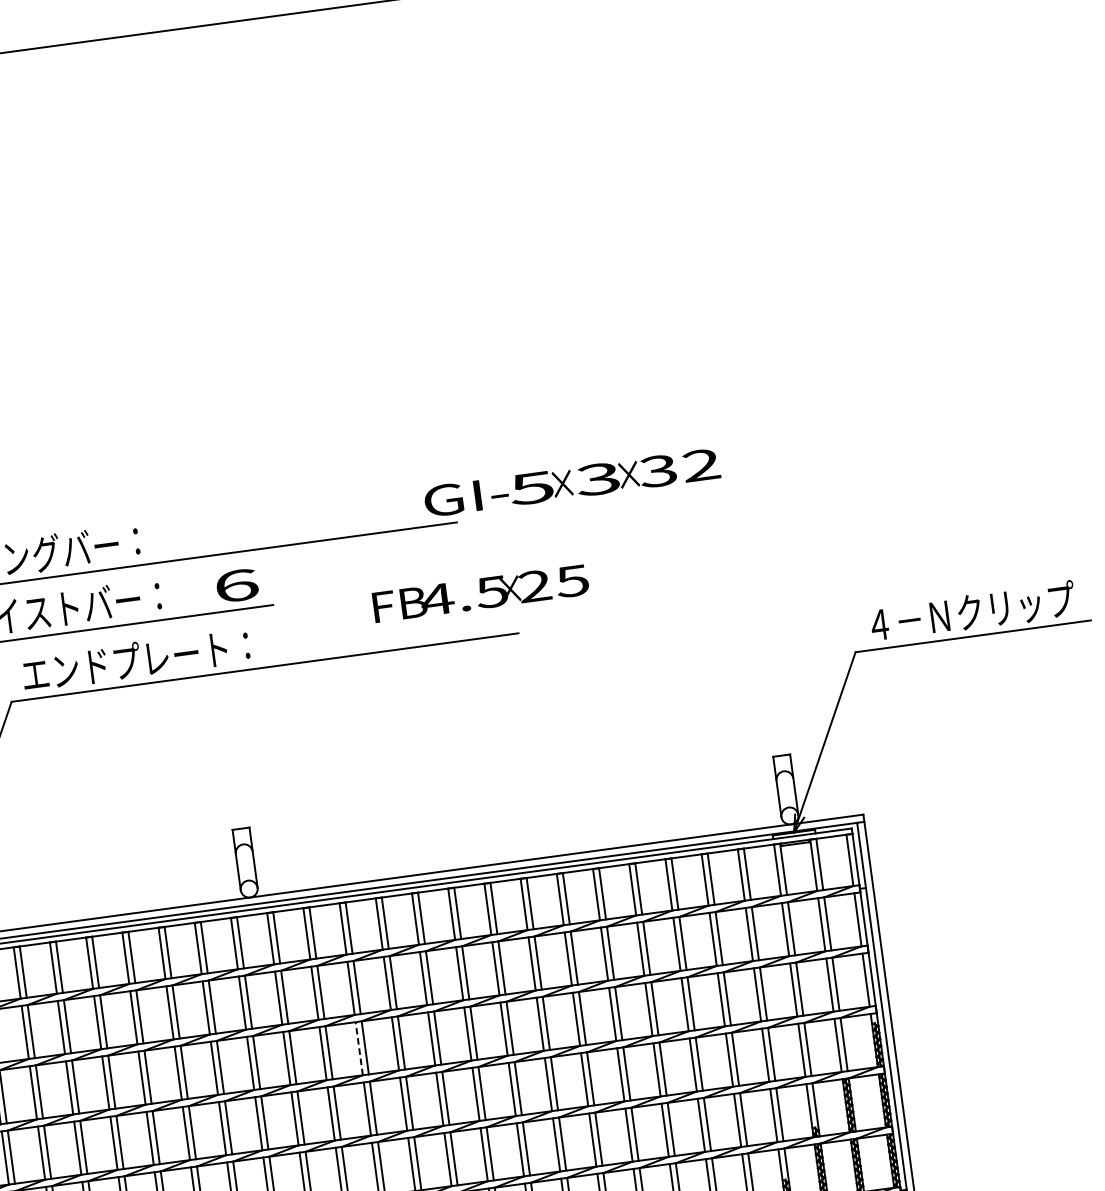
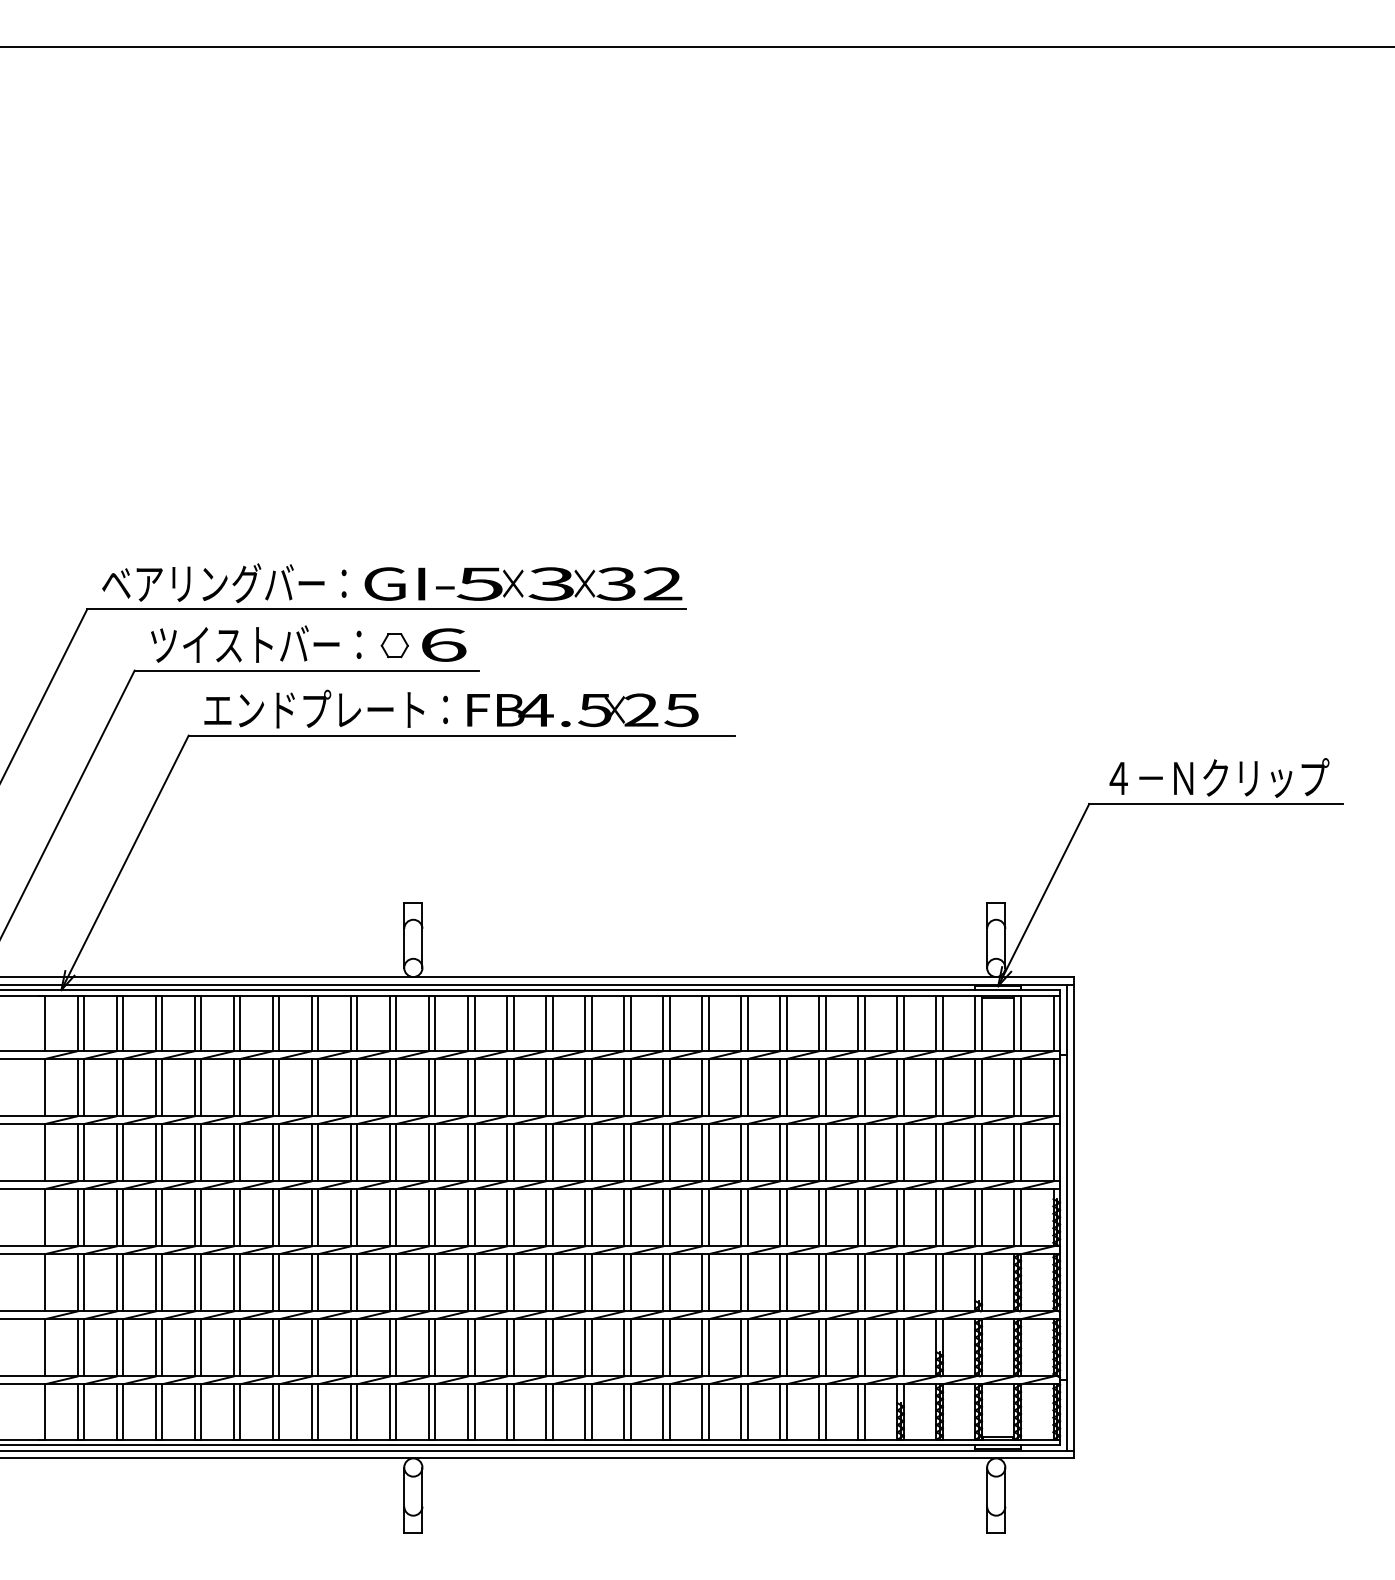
text: (572, 482) -> (523, 583), moved
part: (191, 592) -> (394, 645), added
text: (480, 593) -> (582, 710), moved
line: (359, 1048) -> (507, 1152), dashed -> solid

